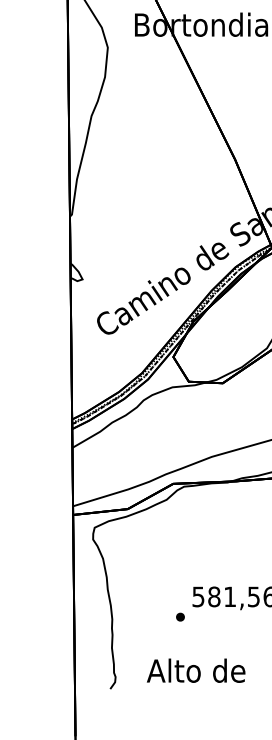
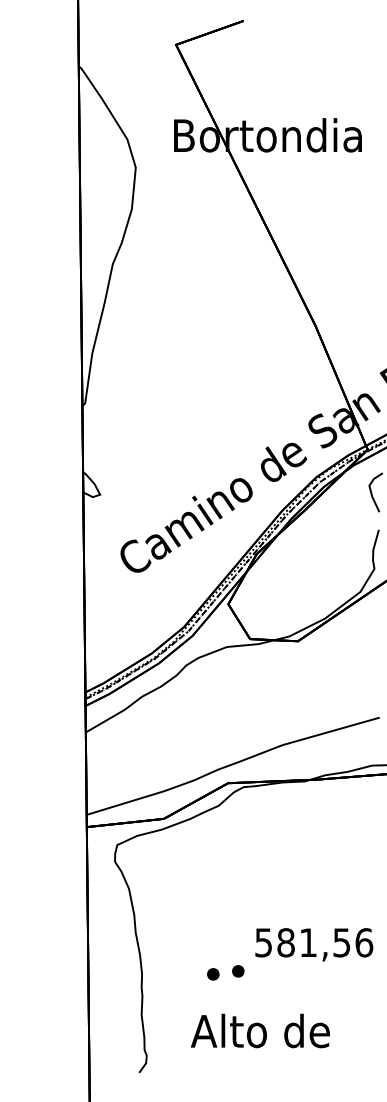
part: (162, 619) -> (213, 974), added
text: (195, 670) -> (259, 1030), moved

